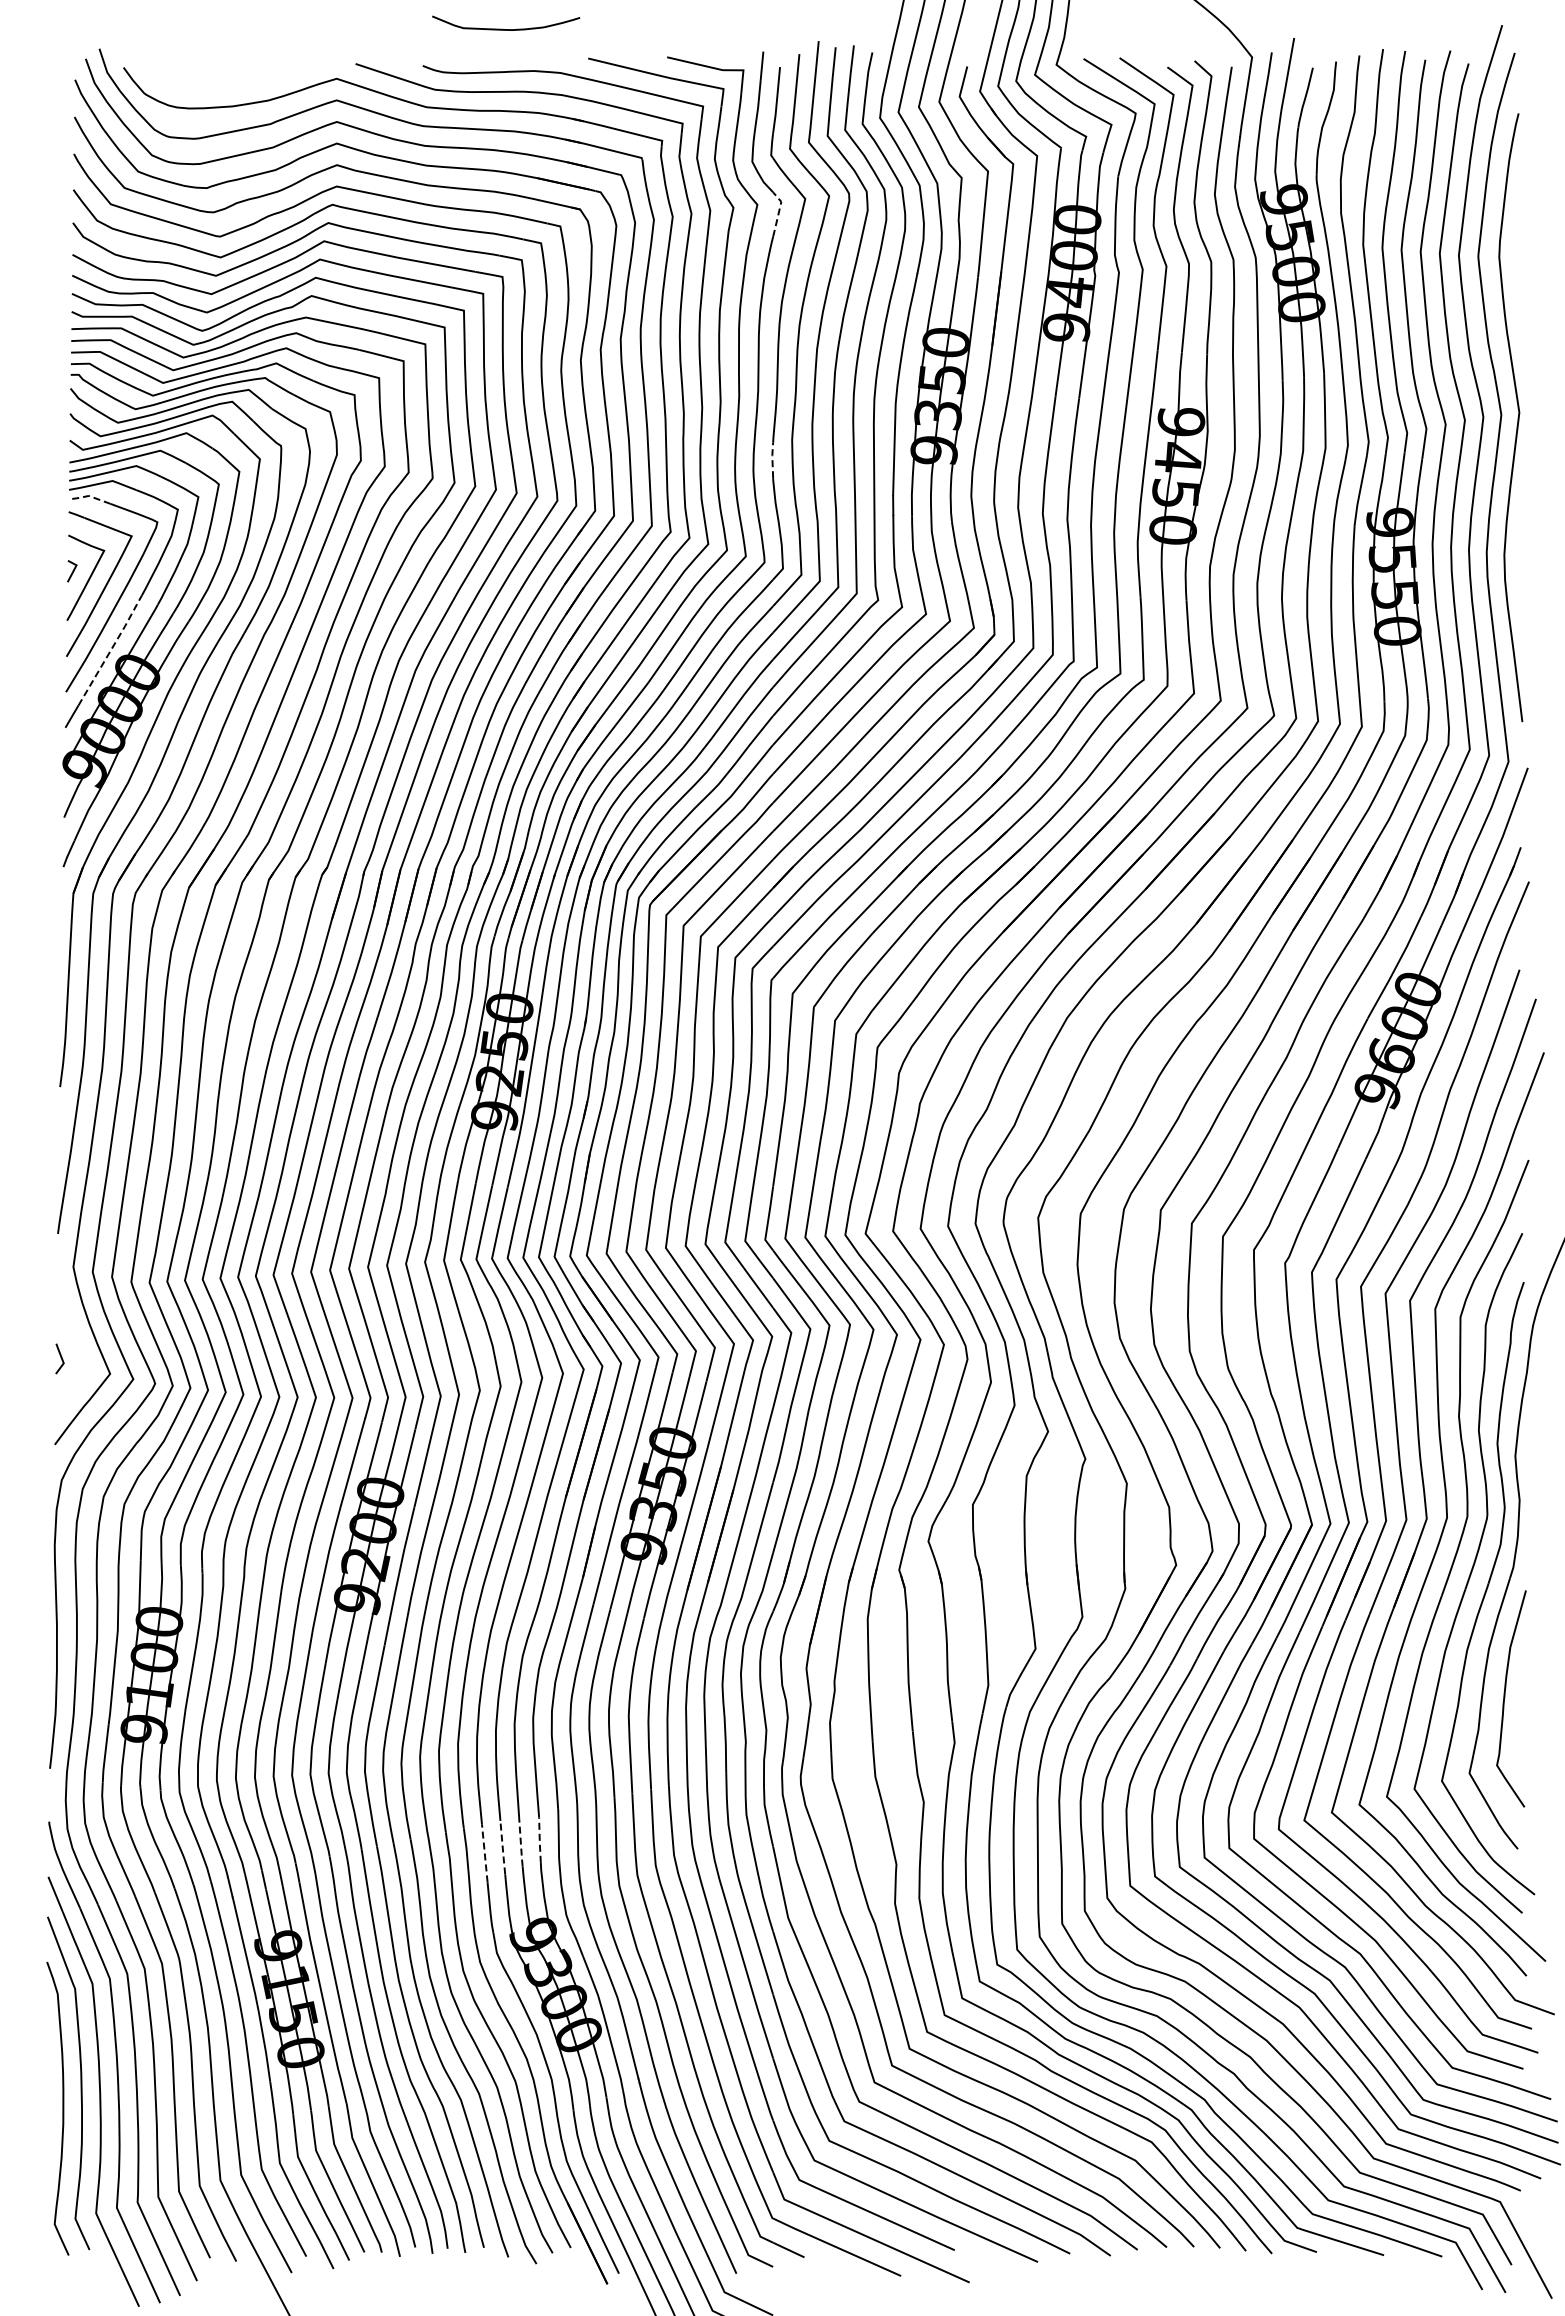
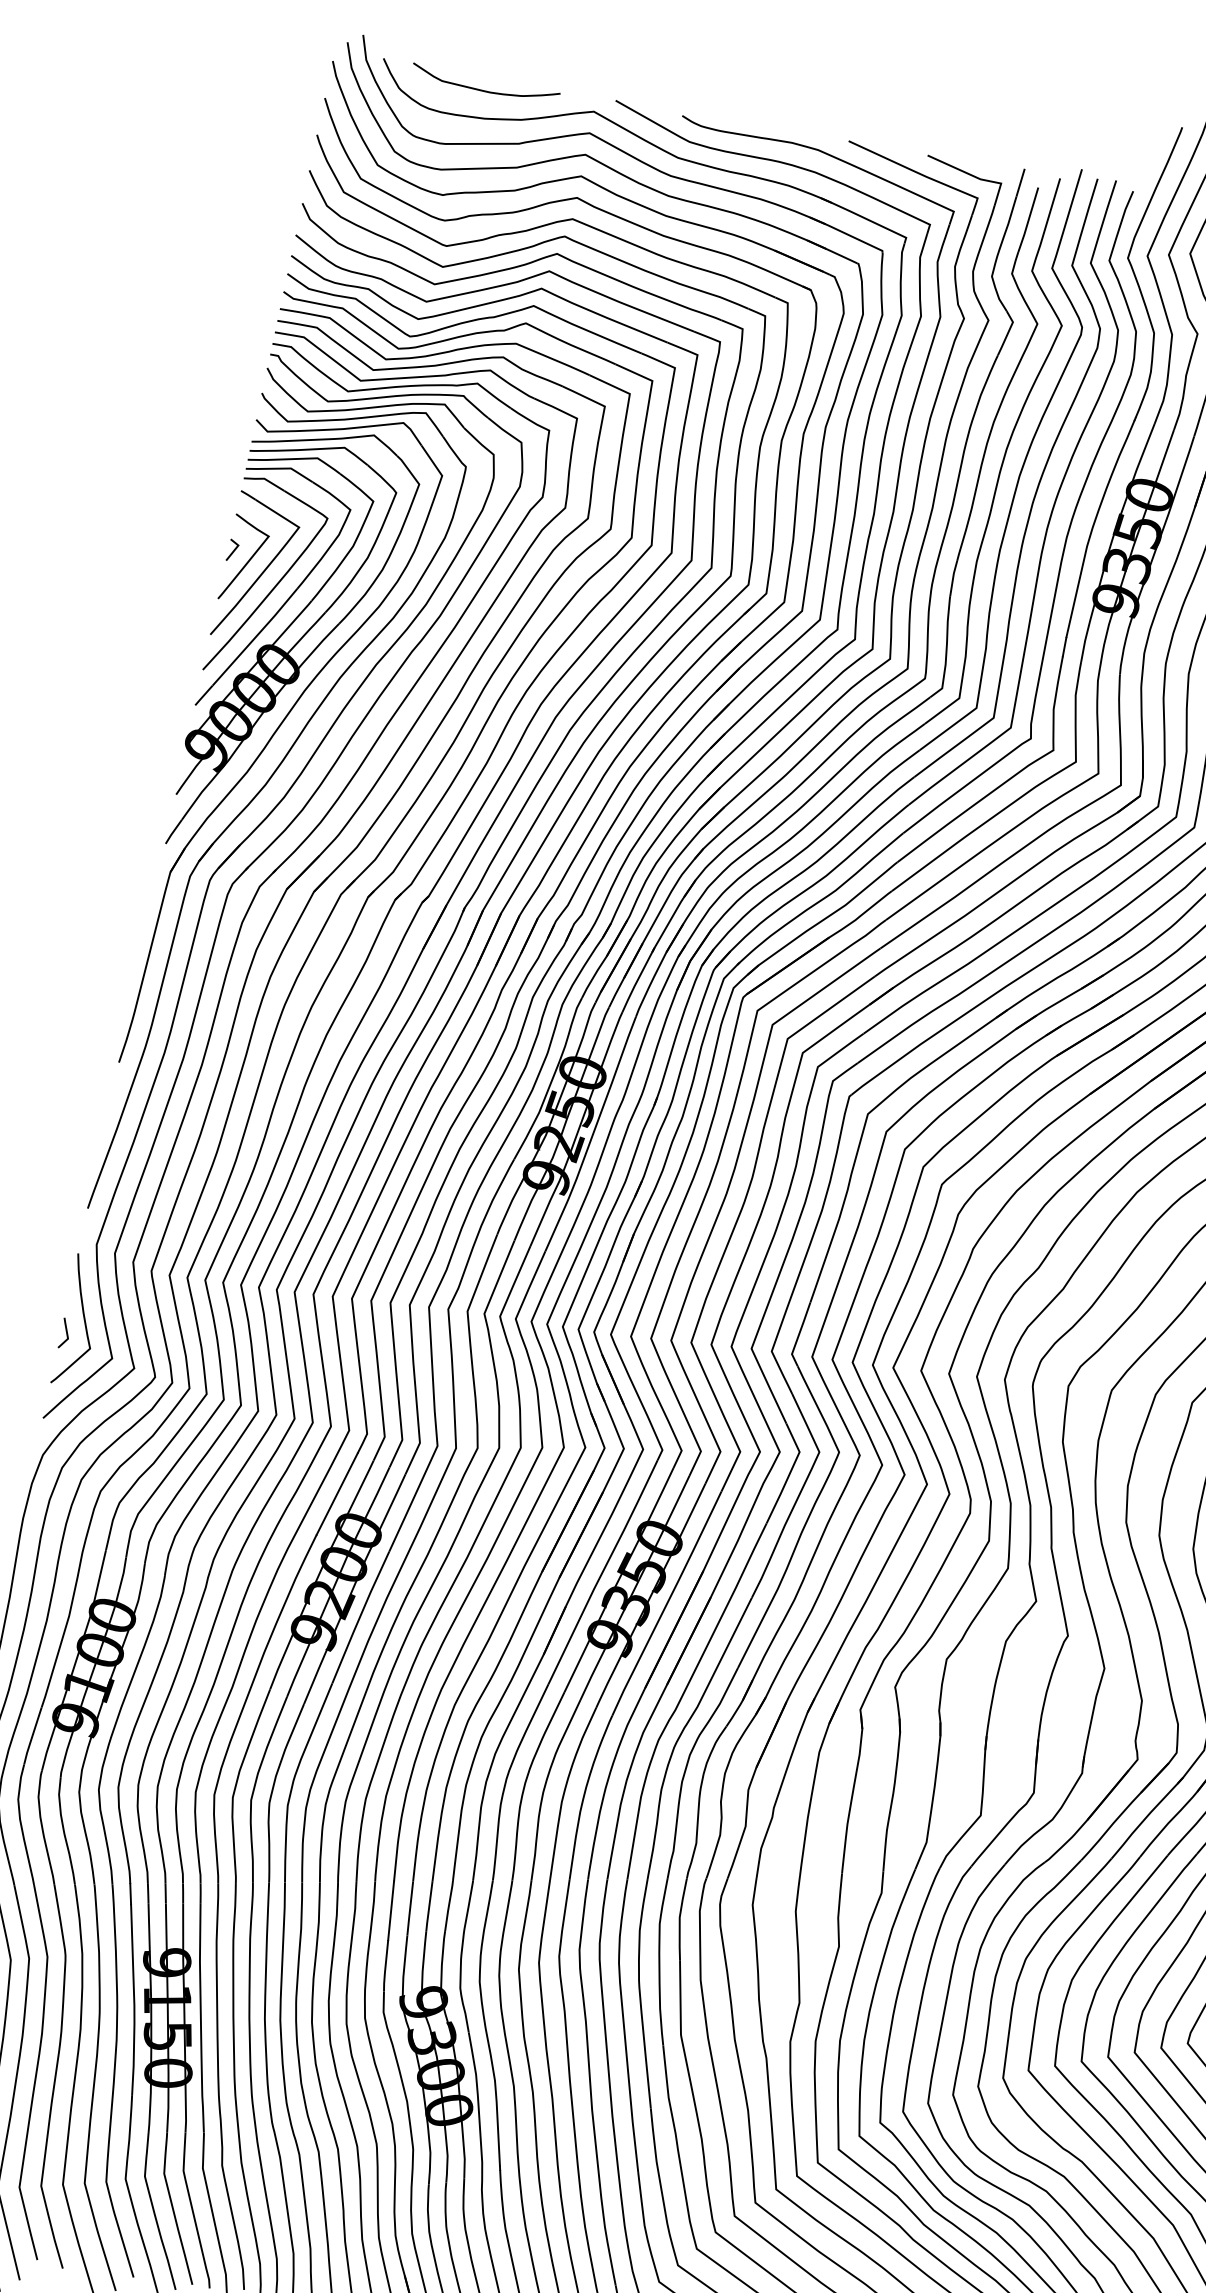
curve: (506, 29) -> (484, 90), moved
line: (778, 213) -> (1007, 333), dashed -> solid
line: (772, 459) -> (953, 577), dashed -> solid
line: (88, 495) -> (264, 478), dashed -> solid
line: (110, 650) -> (255, 637), dashed -> solid
curve: (75, 1343) -> (83, 1321), added
line: (539, 1837) -> (448, 1905), dashed -> solid
line: (520, 1842) -> (428, 1906), dashed -> solid
line: (502, 1848) -> (409, 1909), dashed -> solid
line: (484, 1853) -> (390, 1910), dashed -> solid

